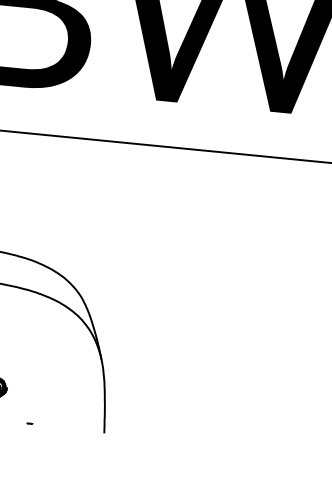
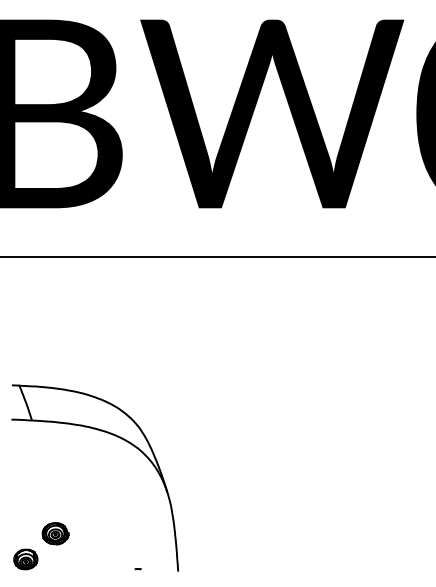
curve: (29, 424) -> (137, 569), moved

